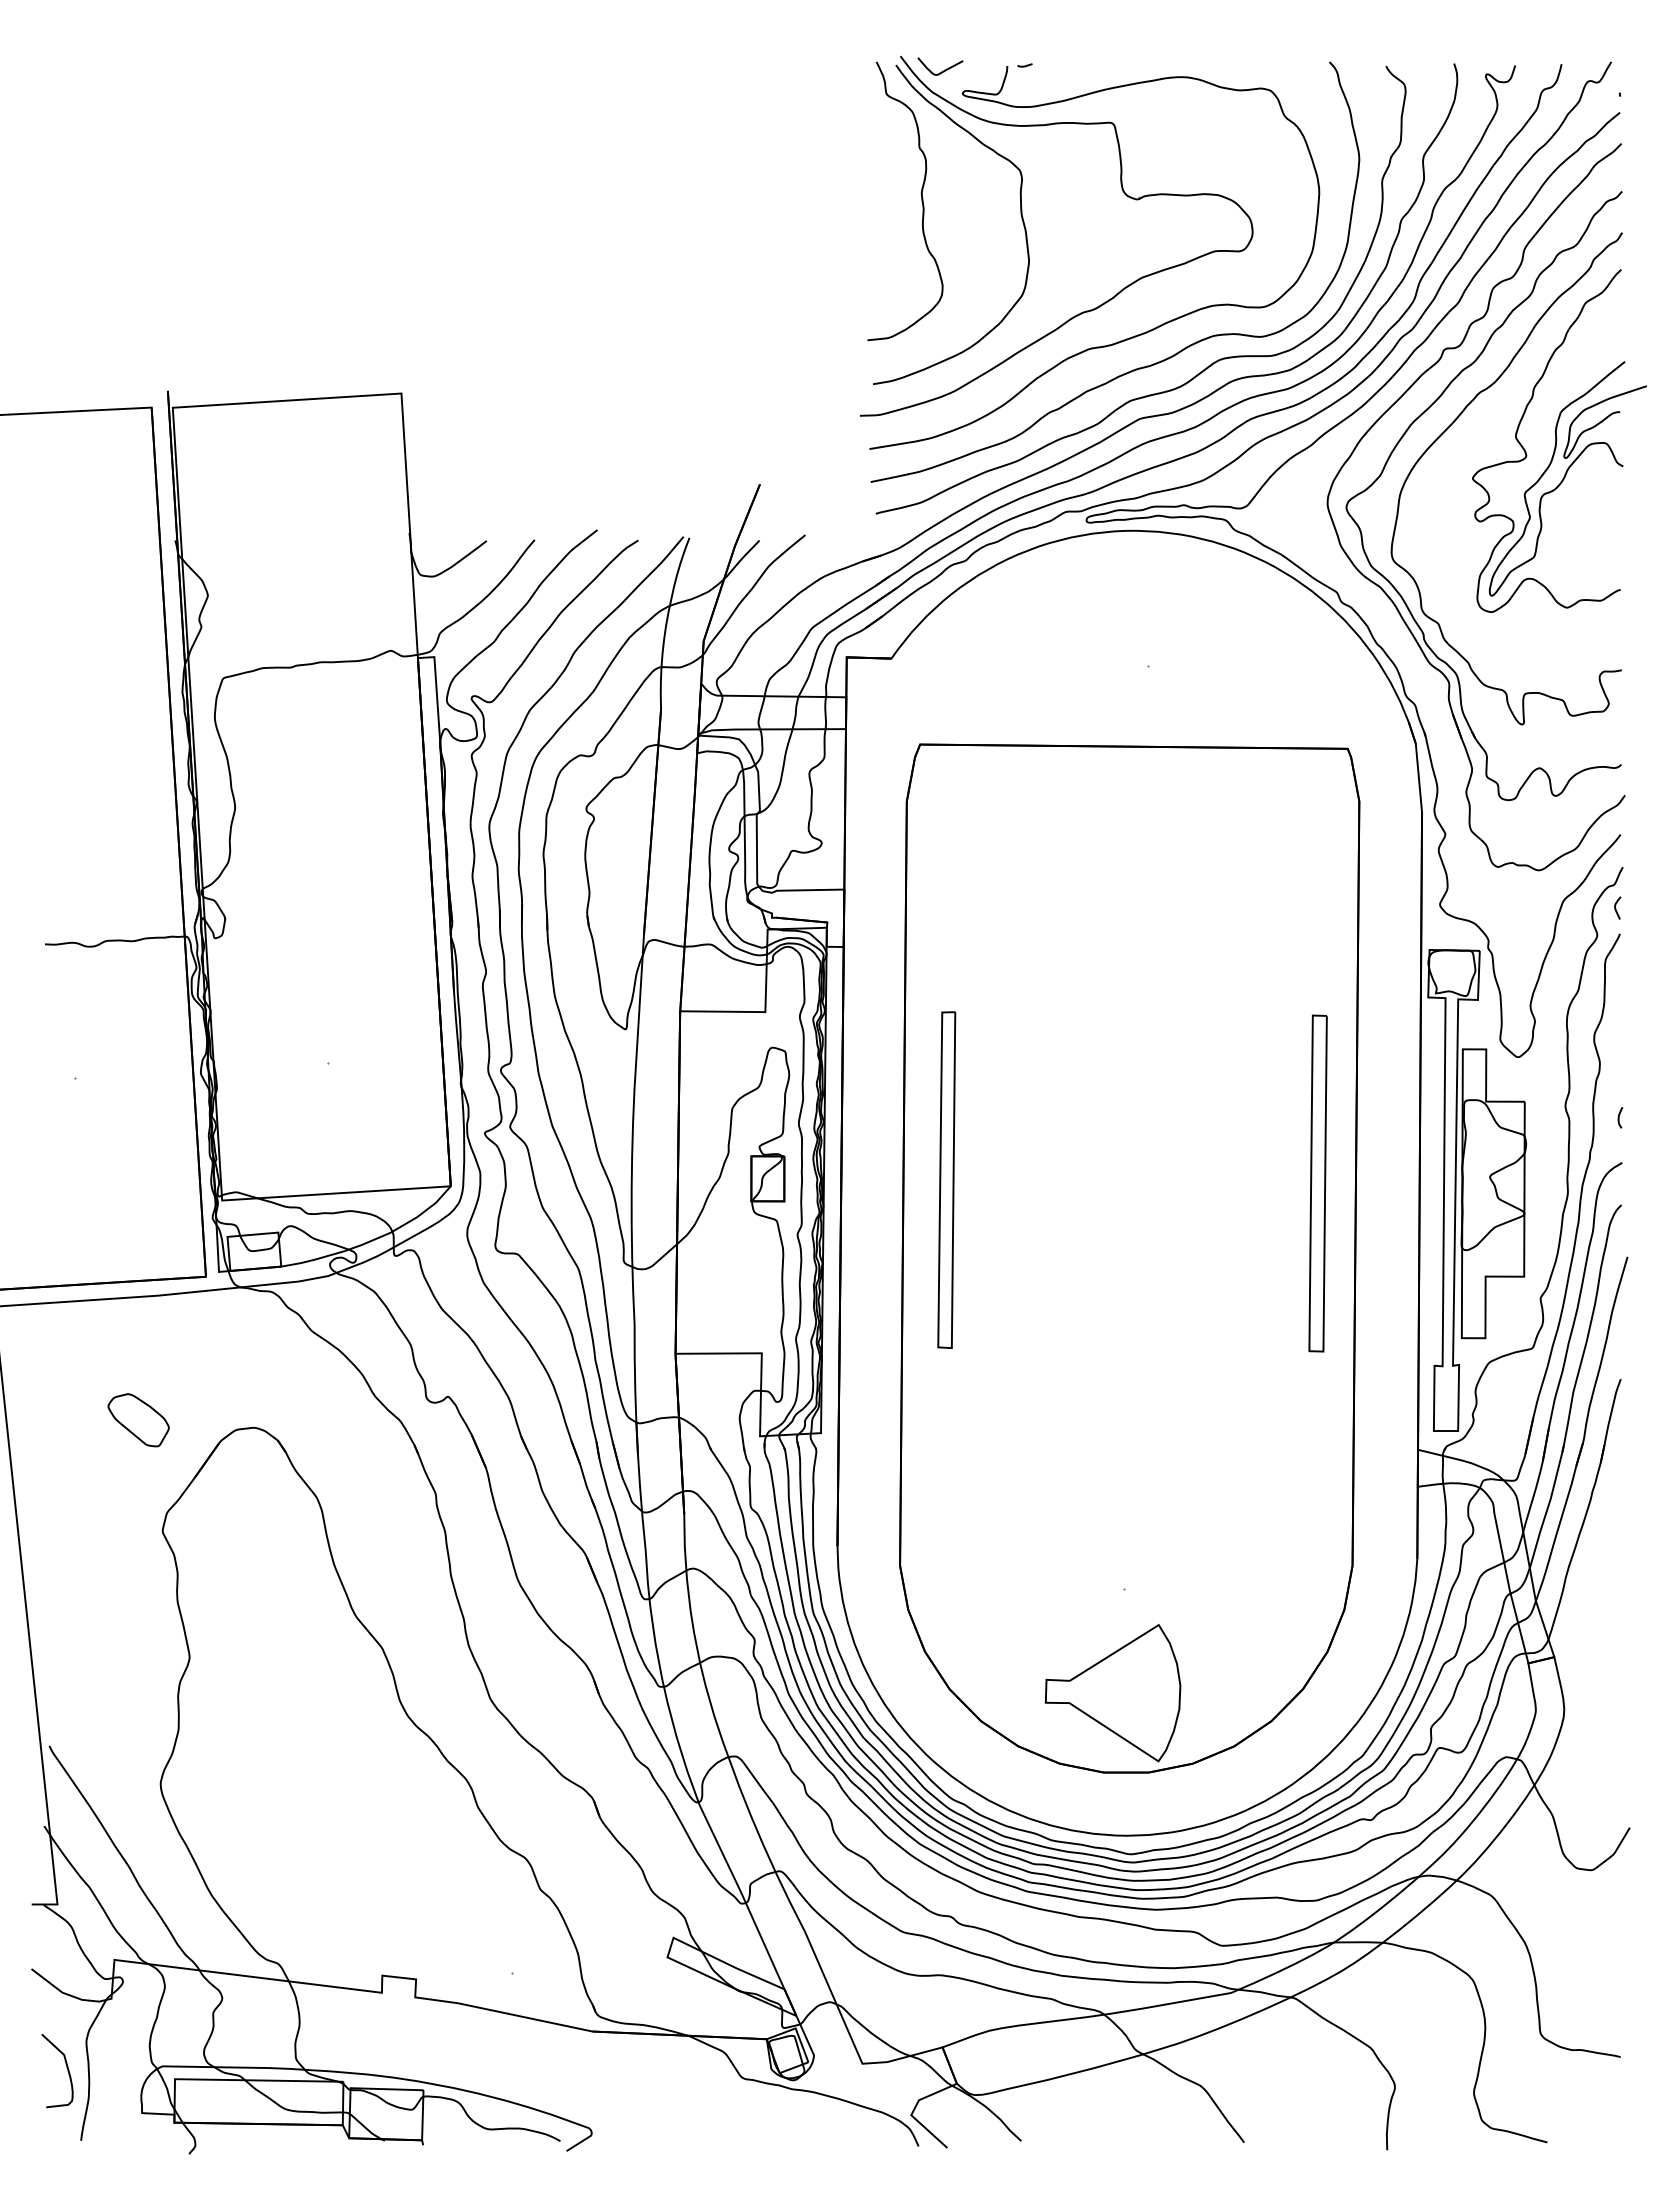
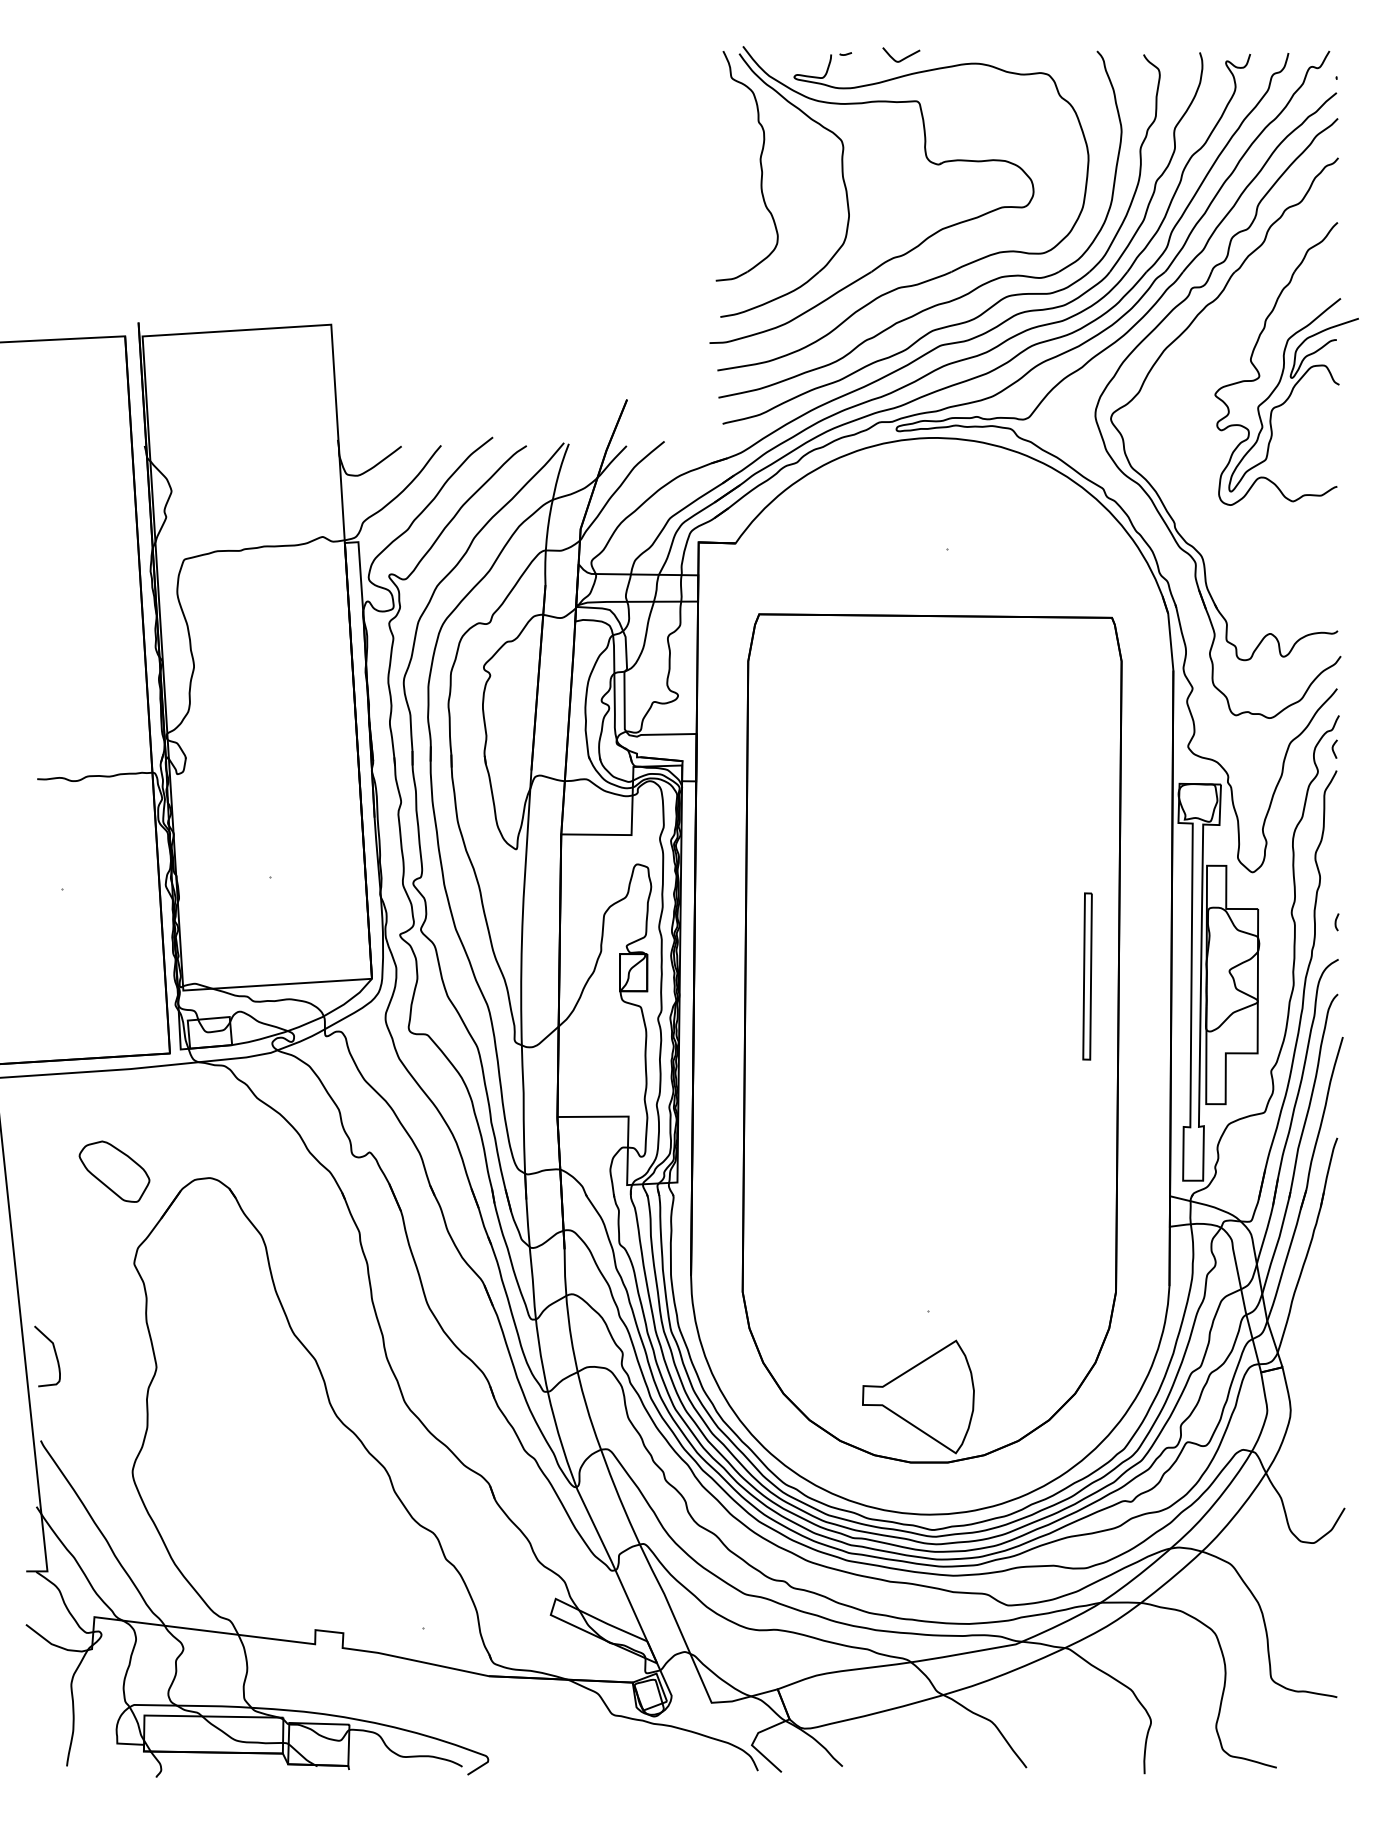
curve: (943, 70) -> (903, 58), moved
part: (1452, 424) -> (1198, 350), removed
part: (946, 1179) -> (780, 973), removed
part: (1317, 1183) -> (1087, 976), size x0.6
part: (138, 1420) -> (114, 1172), size x1.4
curve: (66, 2067) -> (54, 1353), moved

